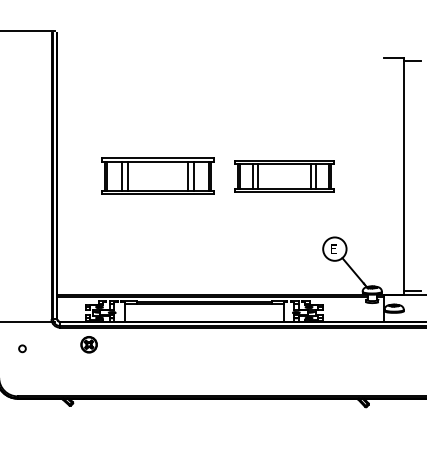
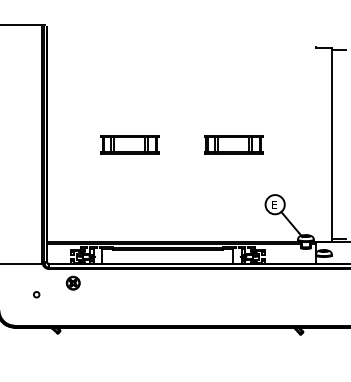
part: (157, 175) -> (129, 144), size x0.62
part: (283, 175) -> (232, 144), size x0.71
circle: (22, 348) -> (36, 294), moved

